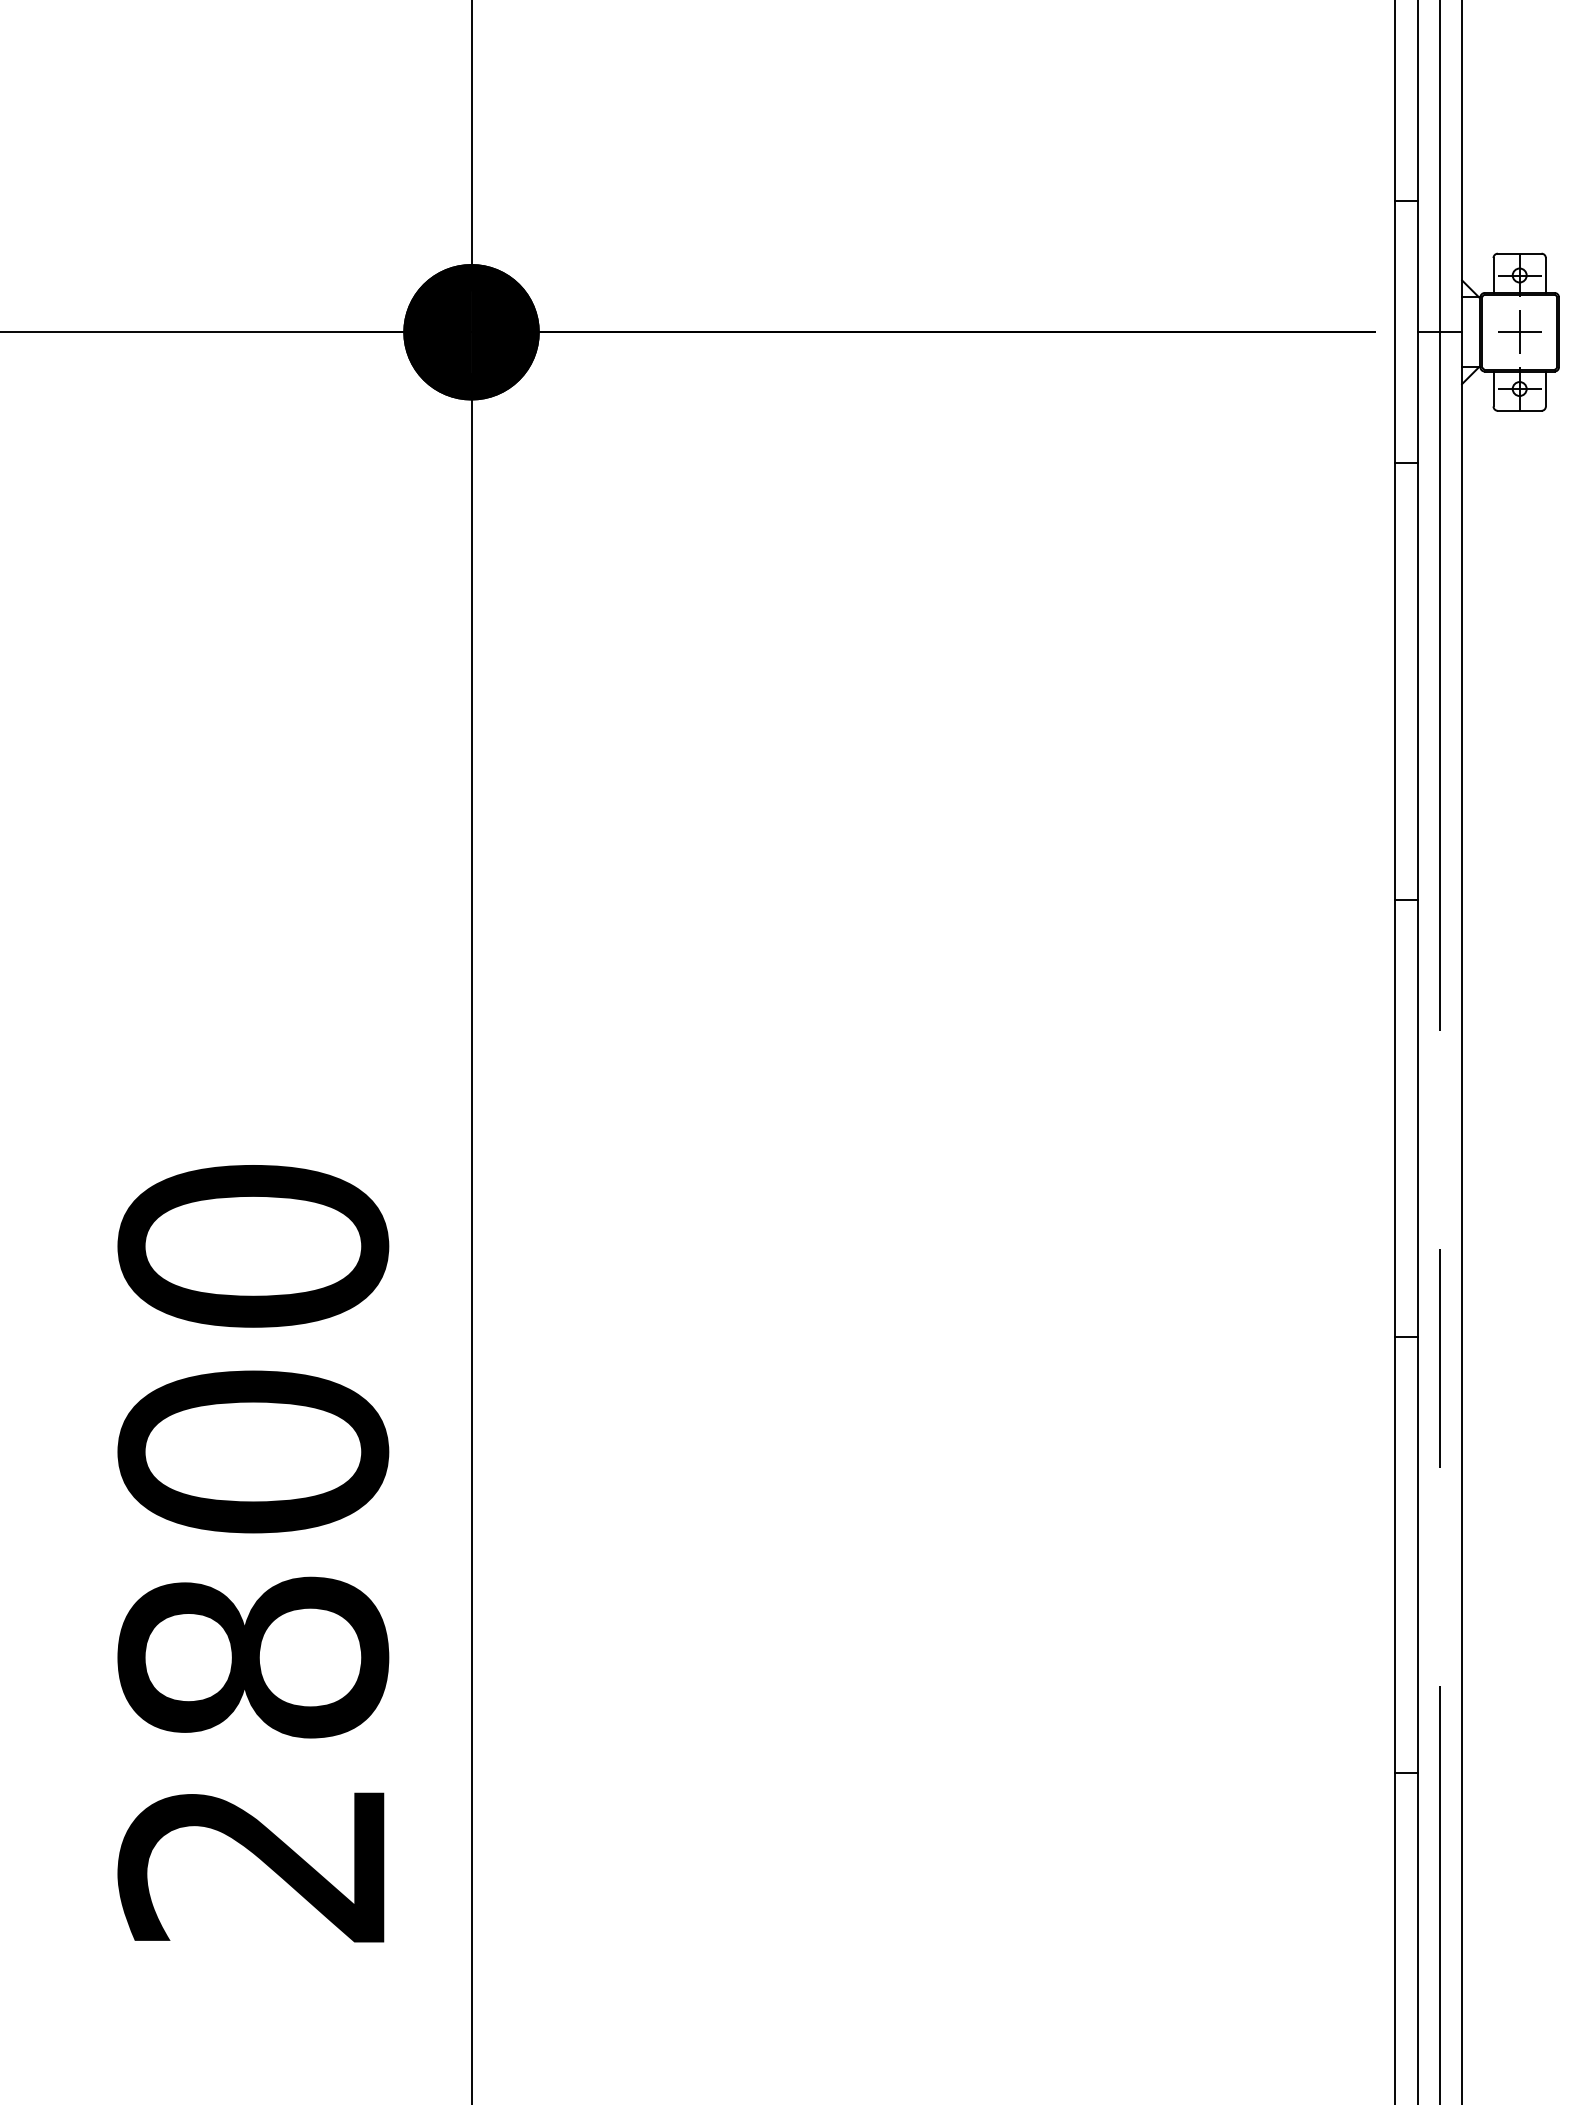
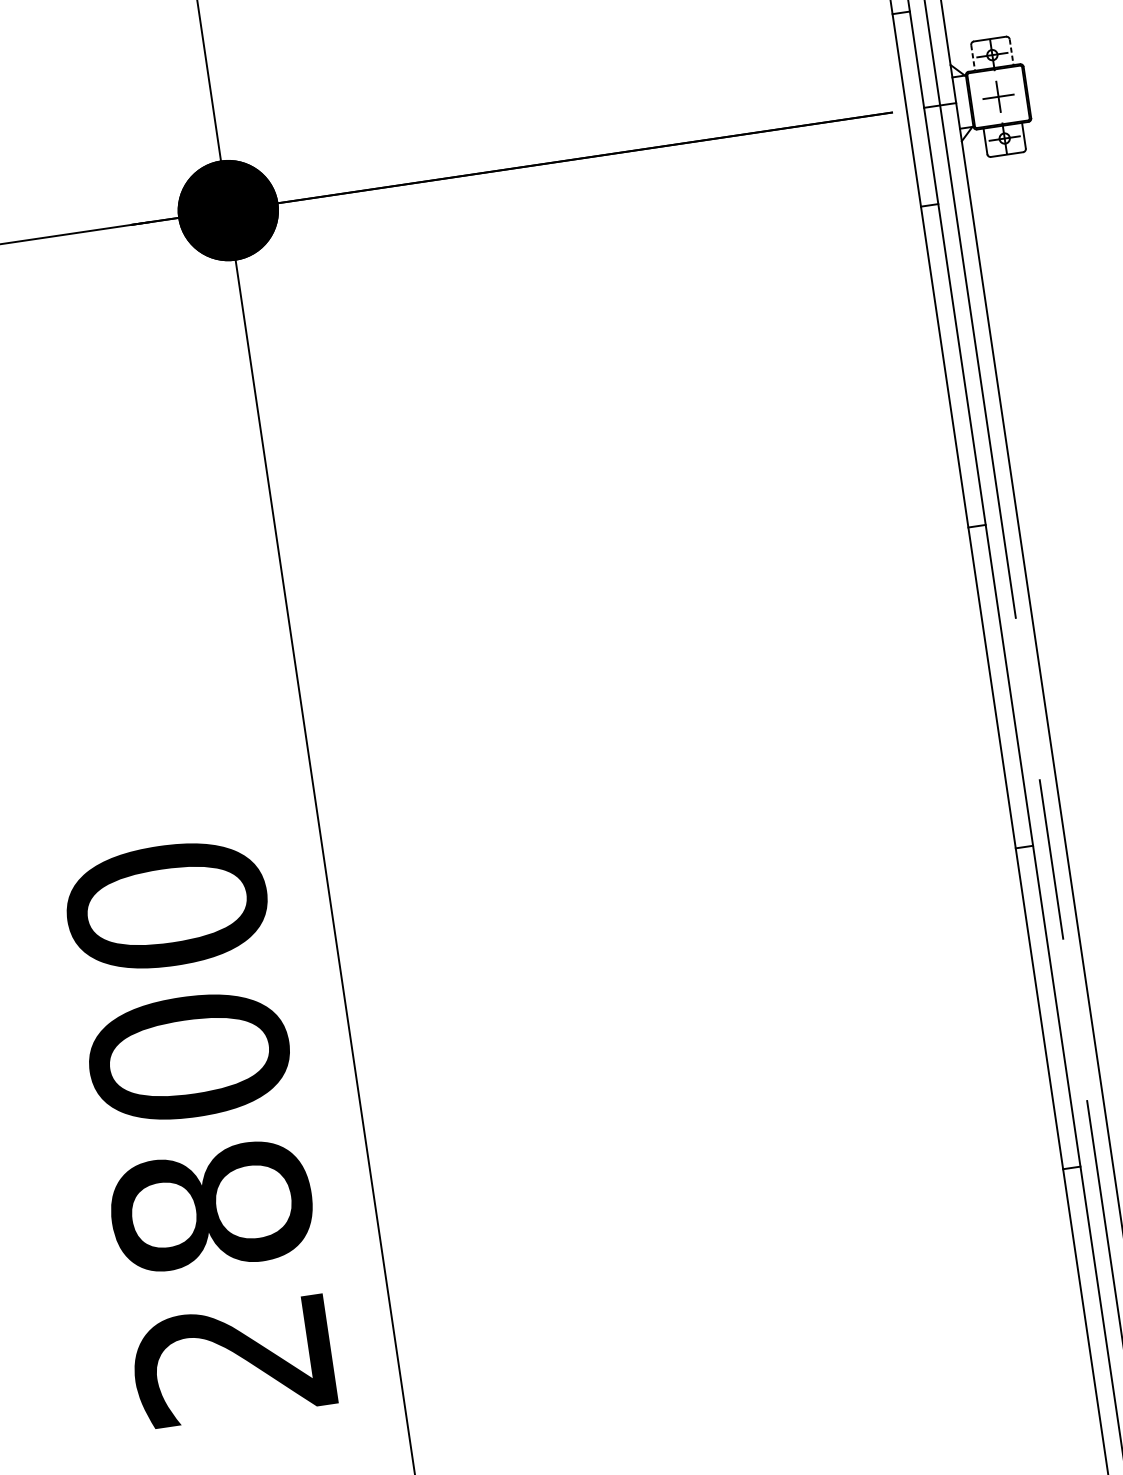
line: (1493, 276) -> (973, 58), solid -> dashed
line: (1545, 276) -> (1011, 53), solid -> dashed

